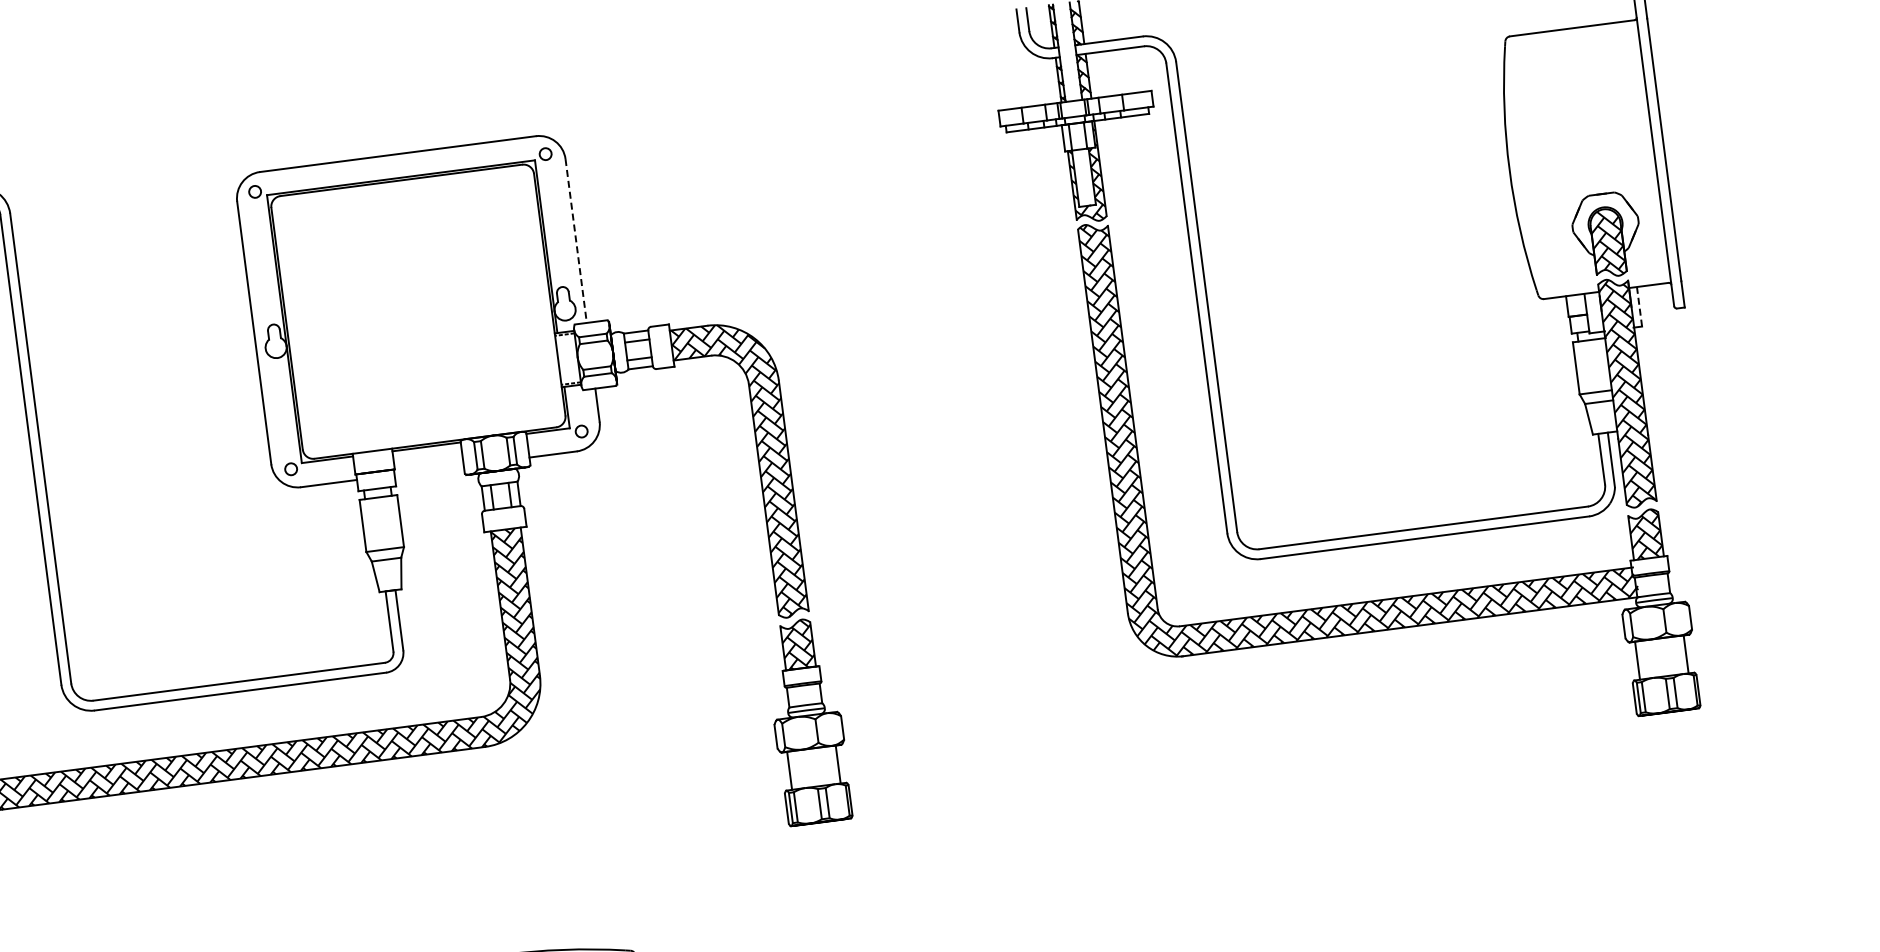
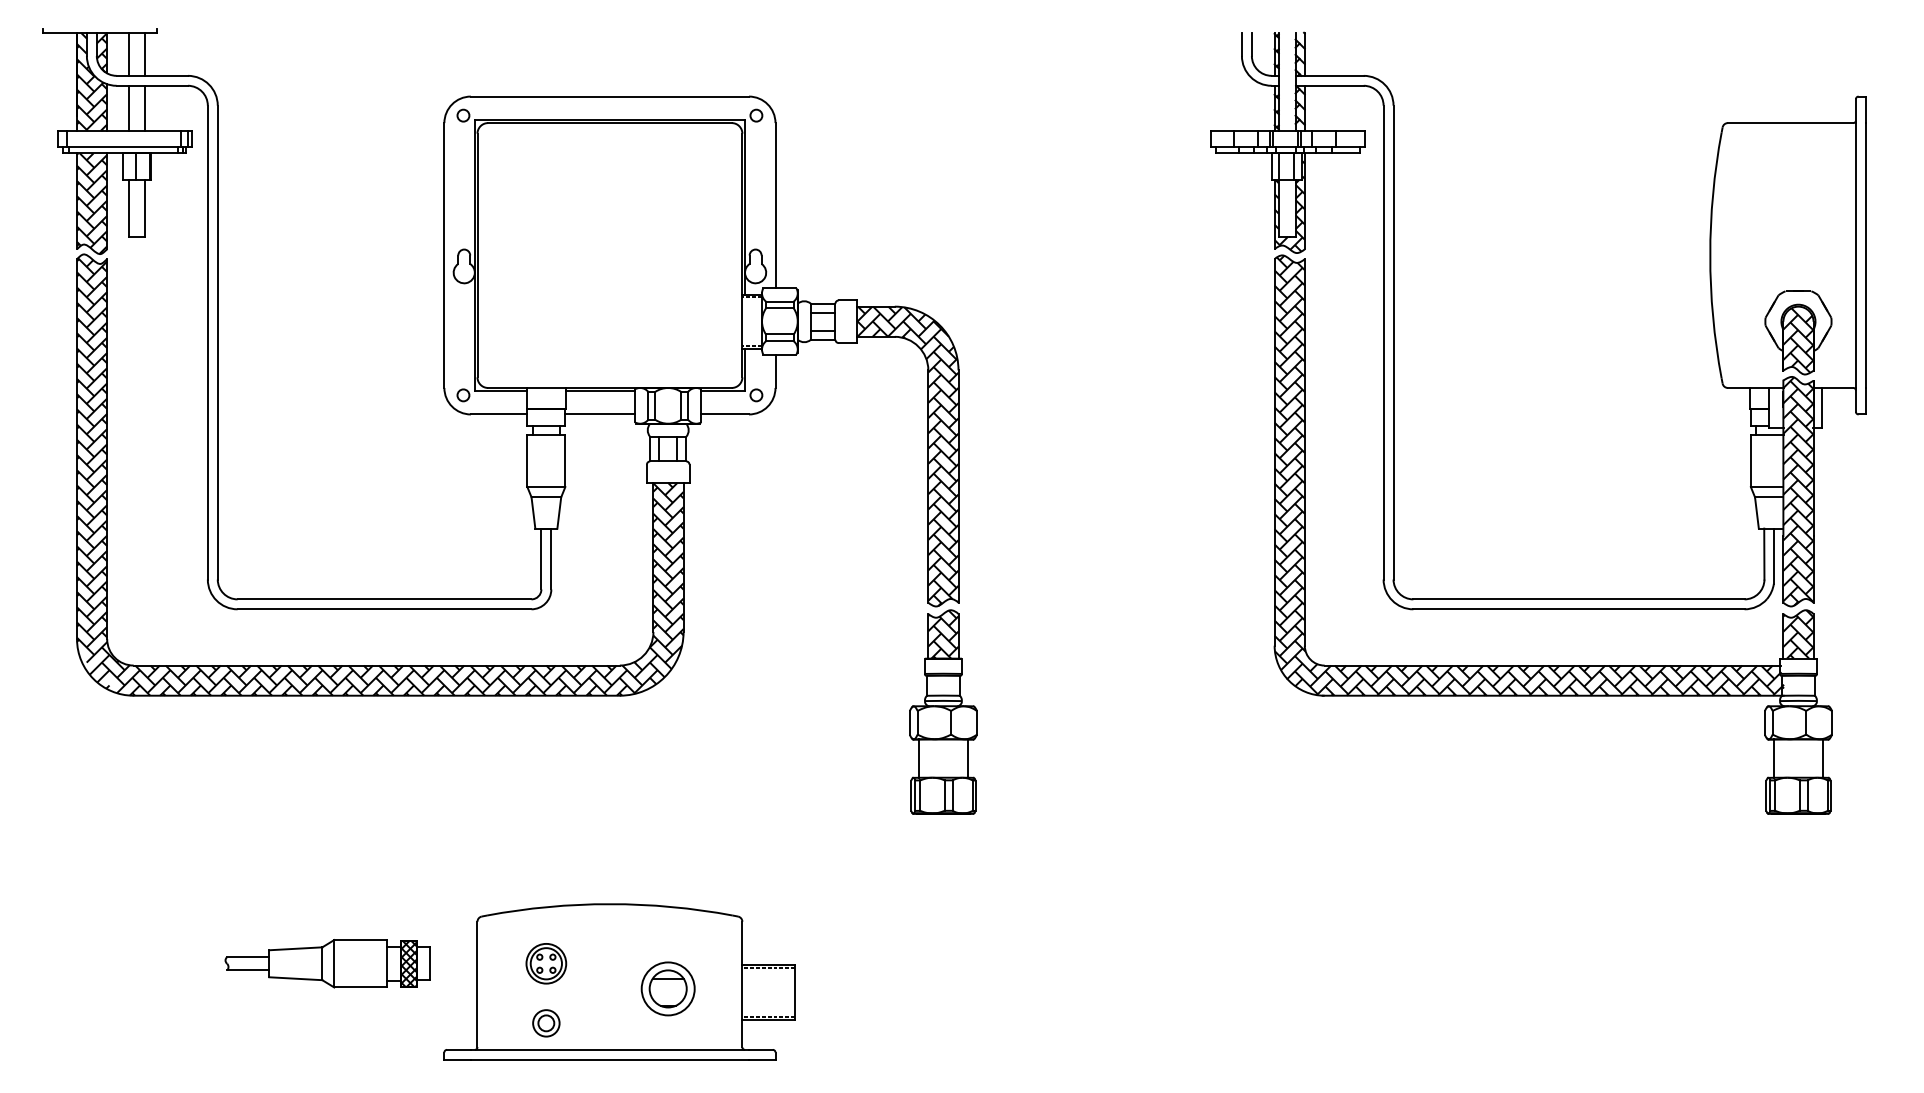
line: (576, 240) -> (775, 205), dashed -> solid
line: (1639, 306) -> (1821, 407), dashed -> solid
line: (429, 470) -> (600, 414), added

